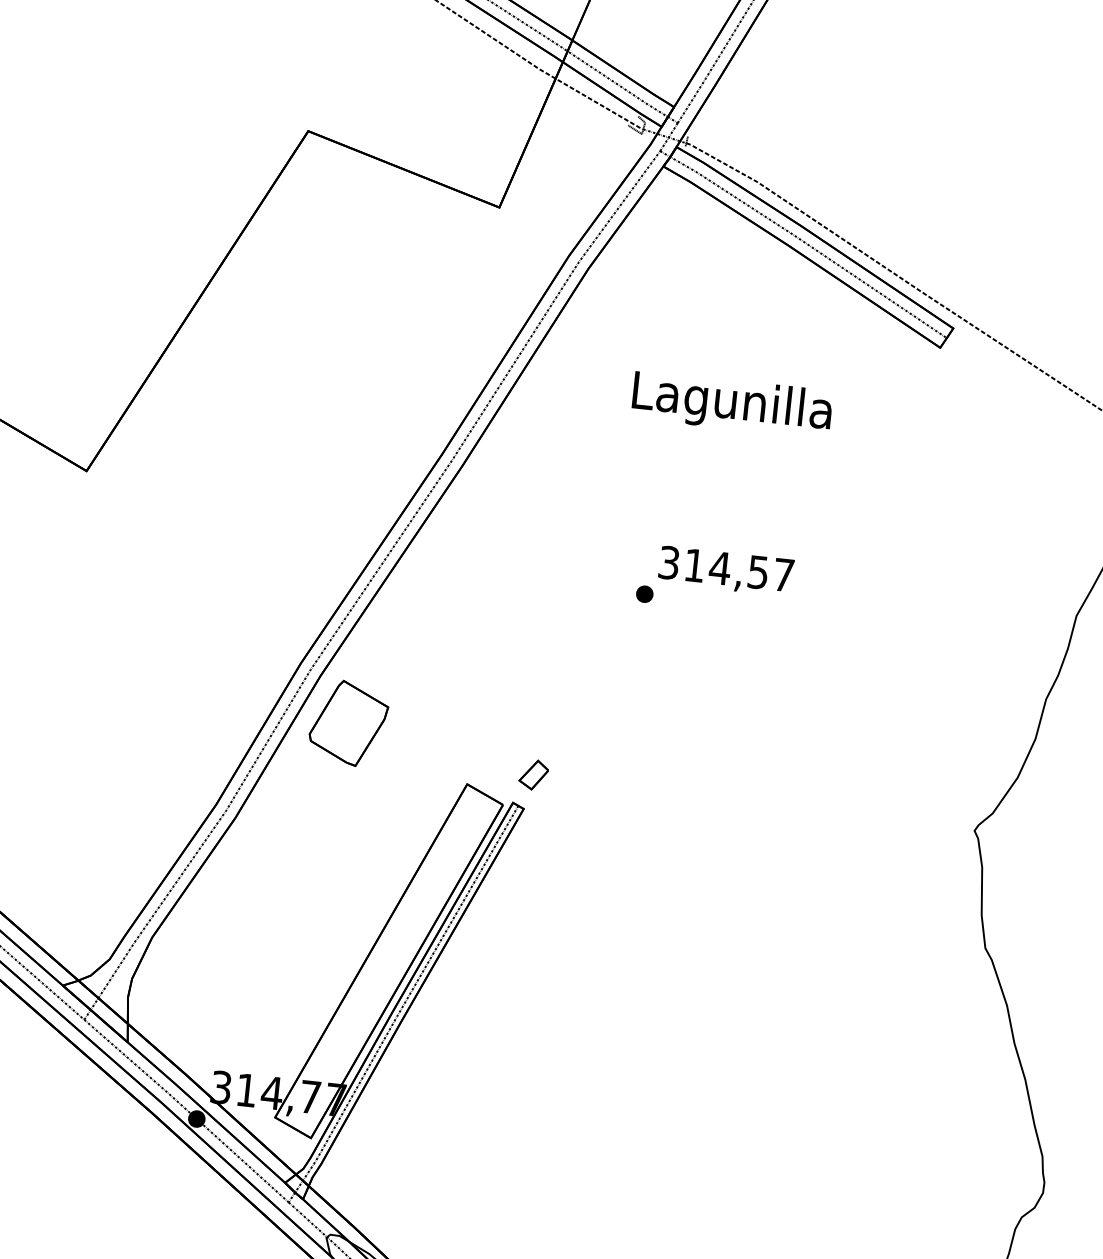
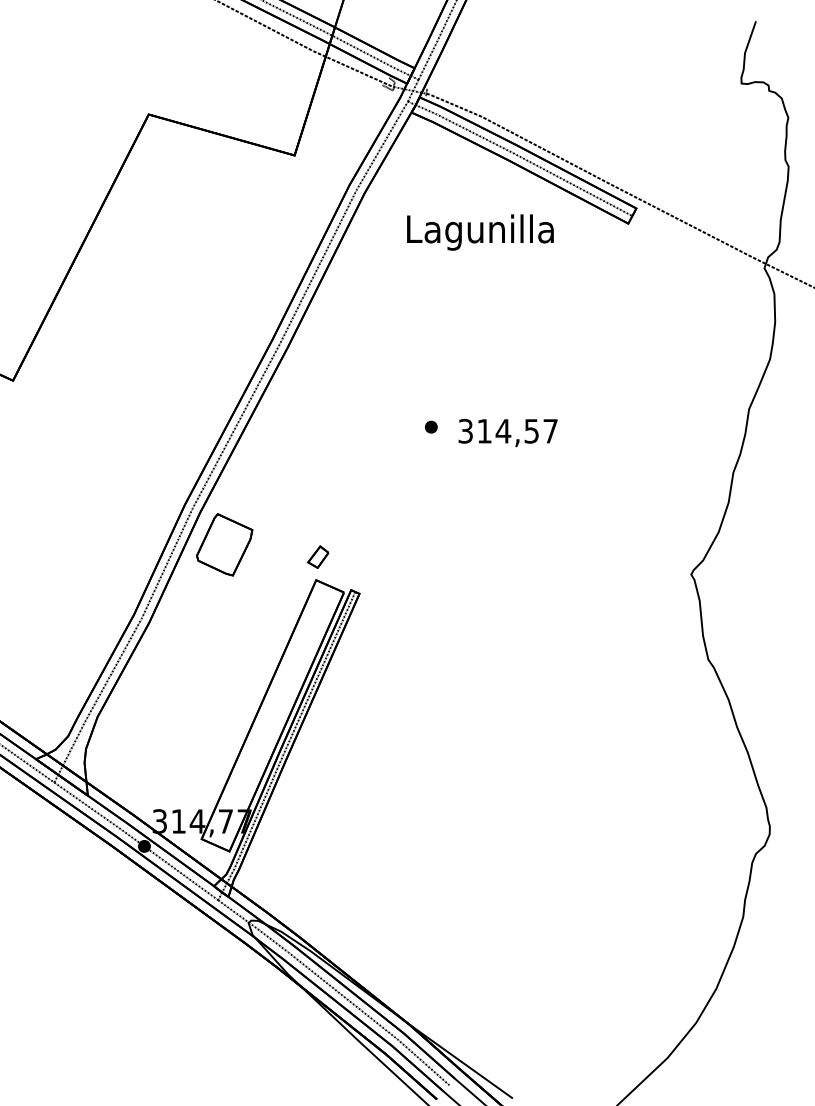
text: (732, 404) -> (480, 232), moved
text: (725, 570) -> (507, 432), moved
part: (534, 774) -> (318, 556), moved

